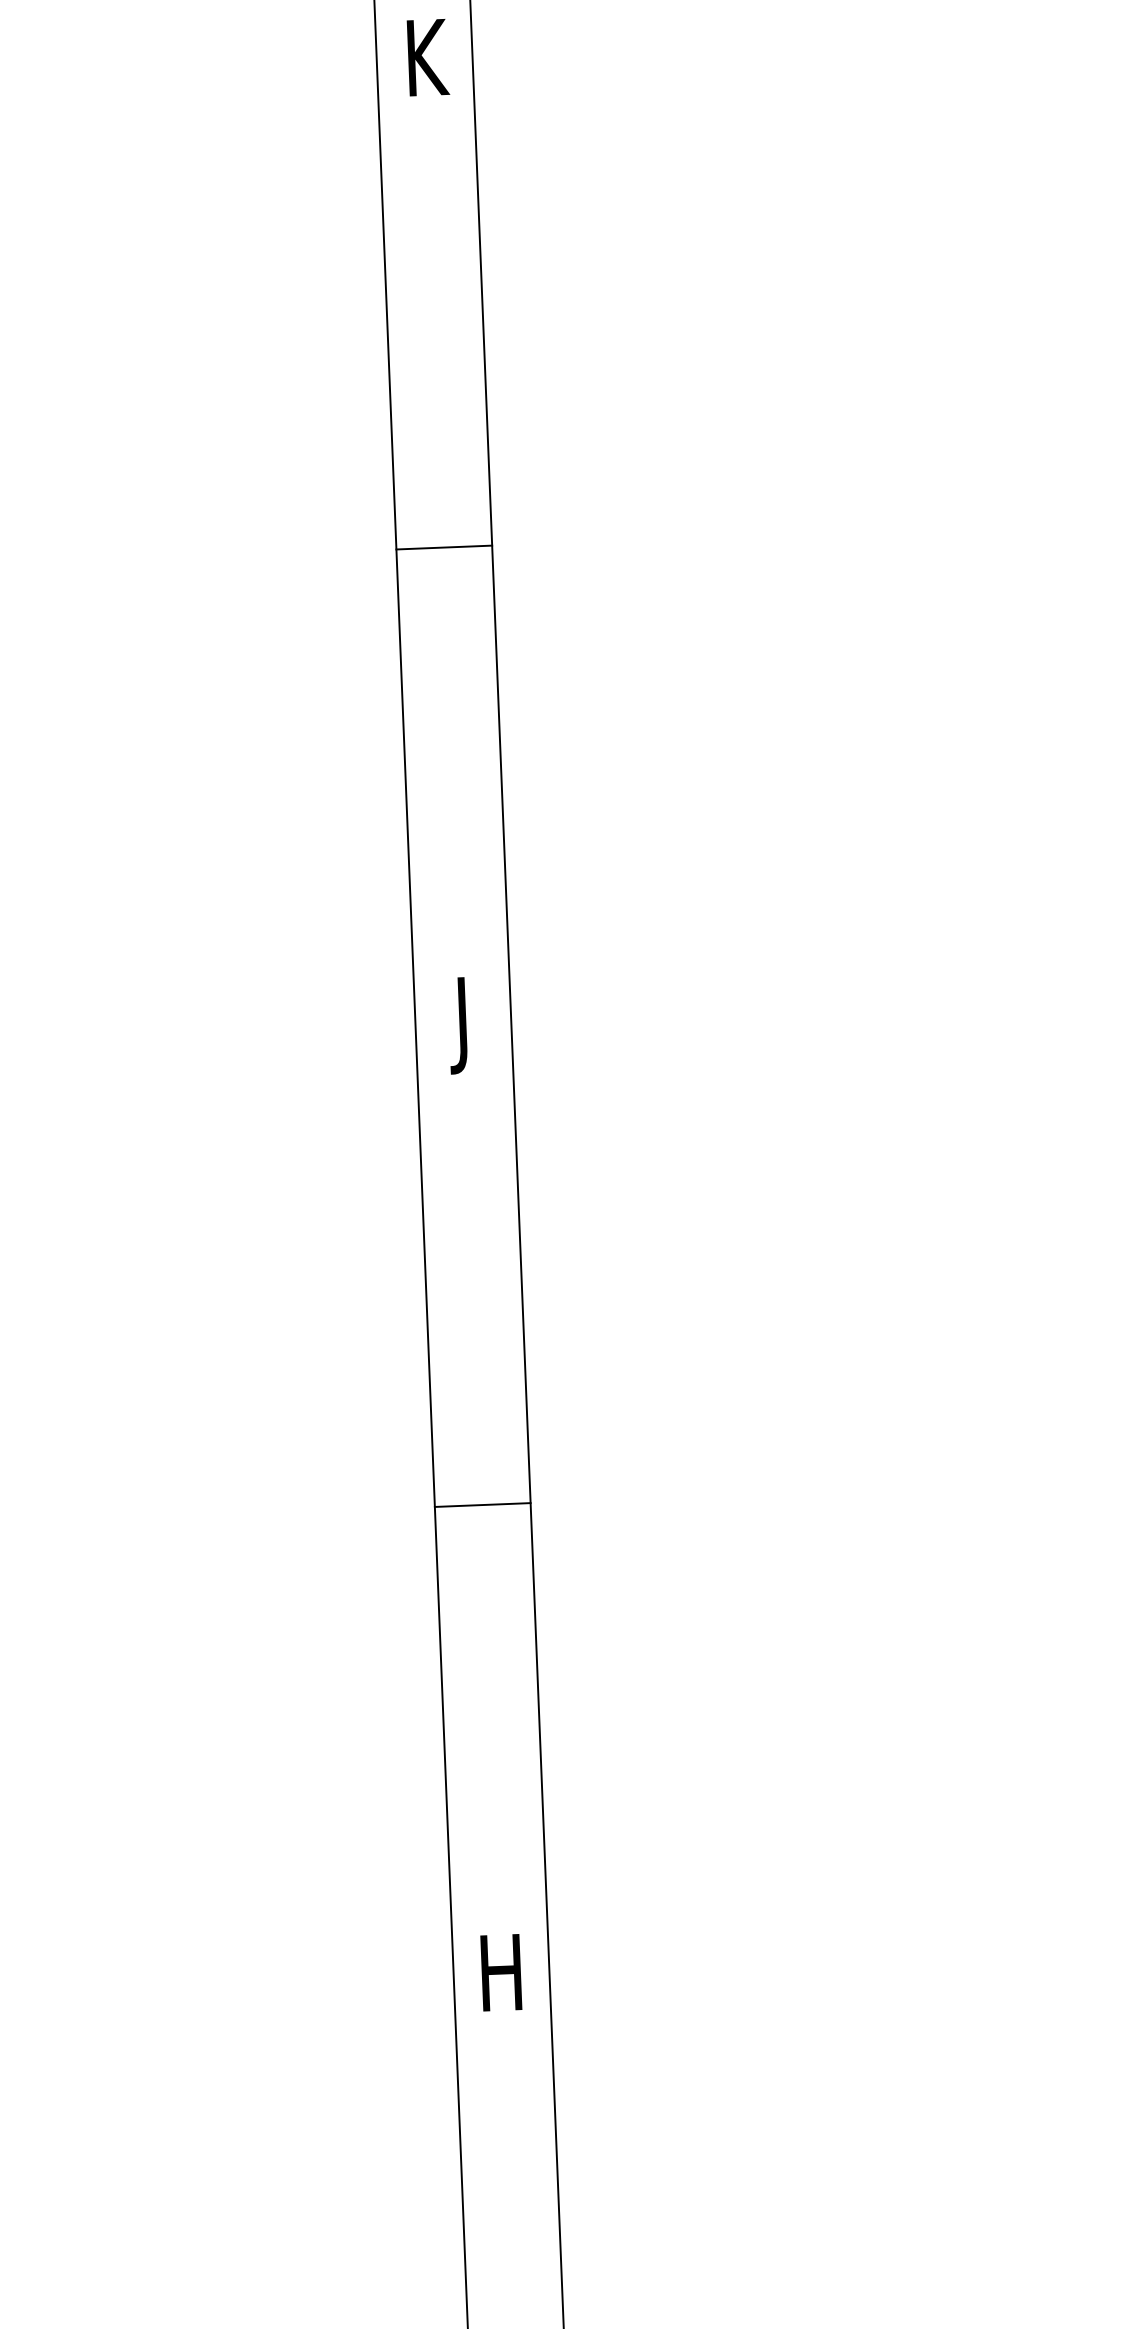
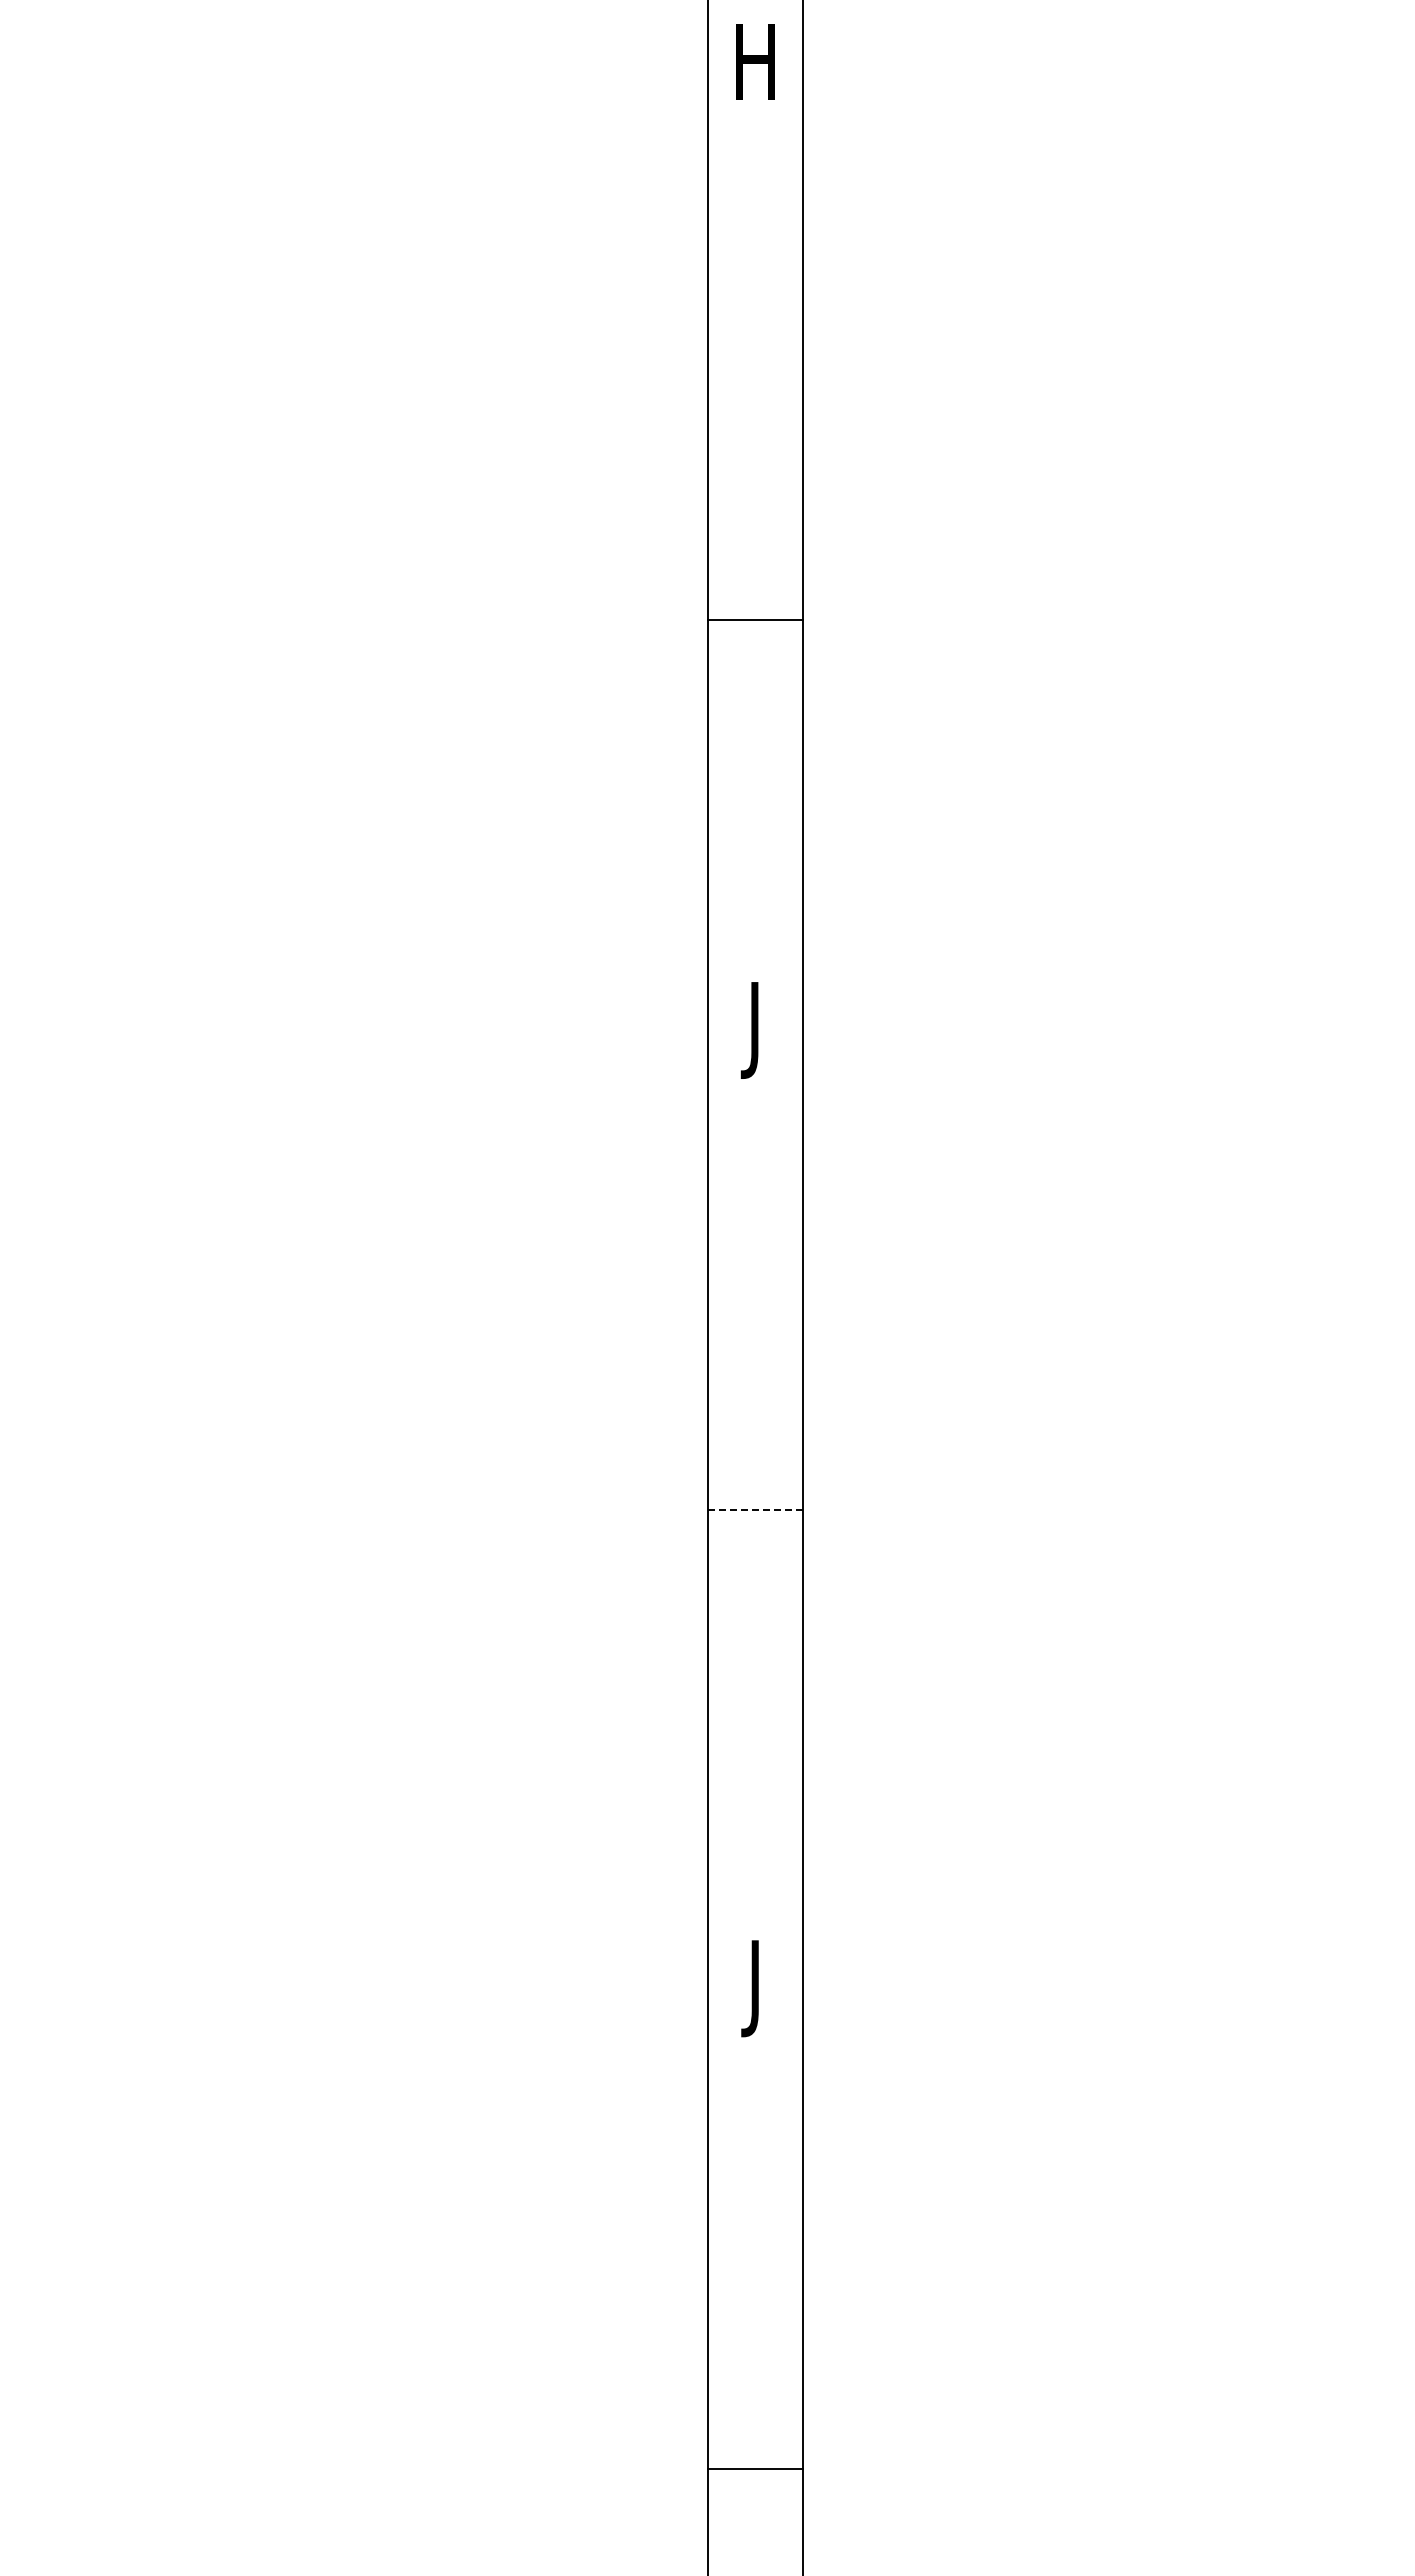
text: (426, 57) -> (757, 61), K -> H
line: (444, 548) -> (755, 620), moved
line: (482, 1505) -> (755, 1510), solid -> dashed
text: (502, 1982) -> (755, 1988), H -> J

